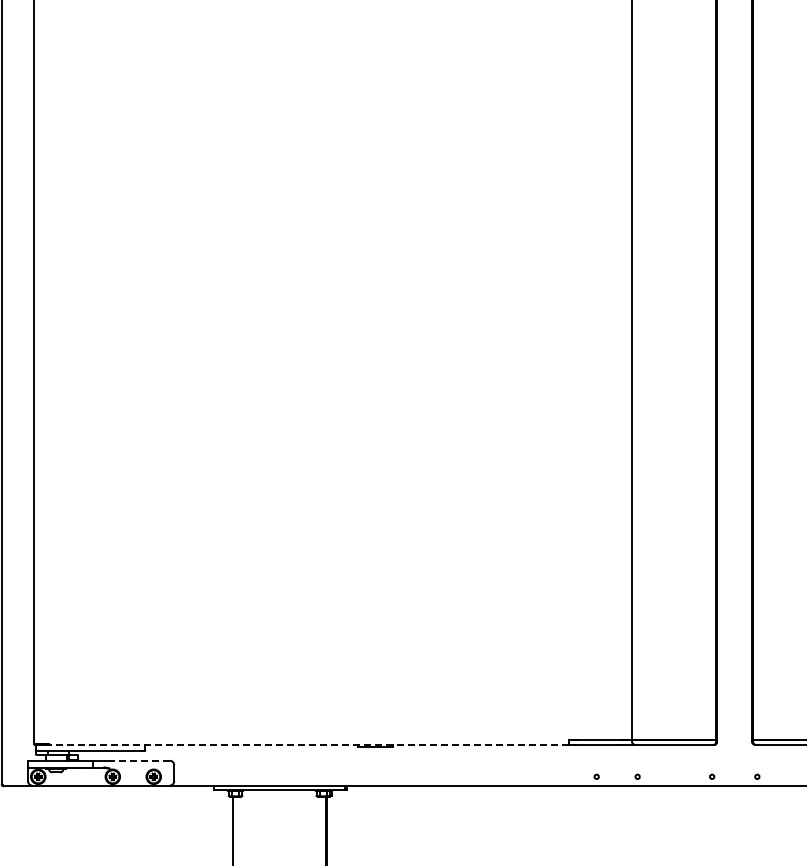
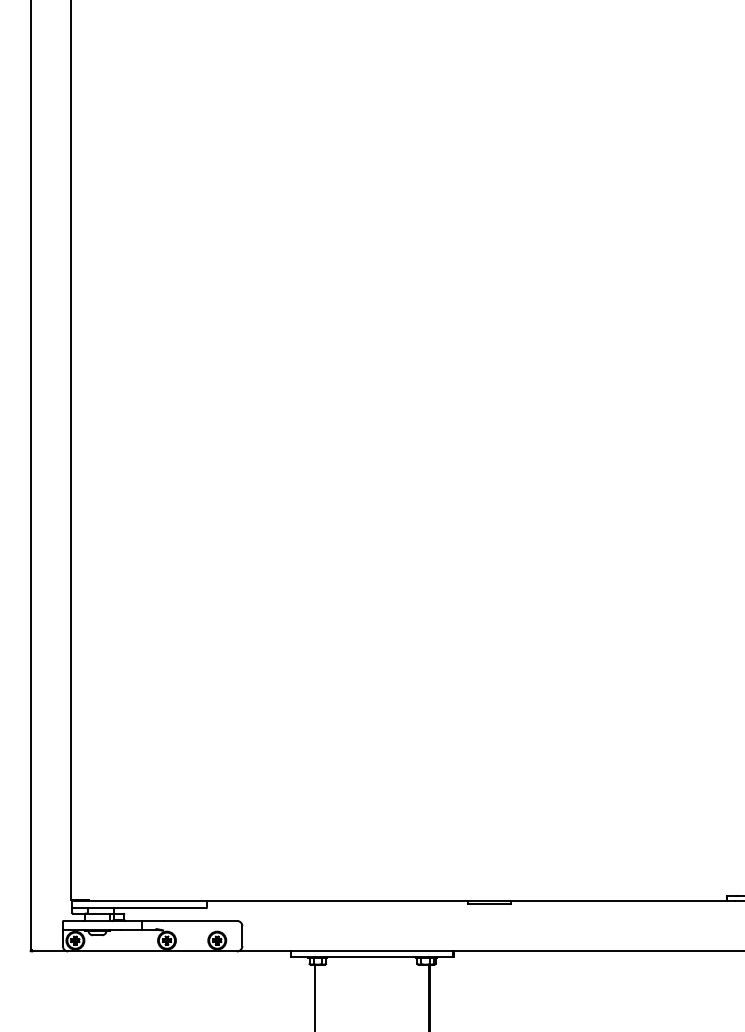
line: (309, 744) -> (408, 900), dashed -> solid
line: (140, 760) -> (200, 920), dashed -> solid

